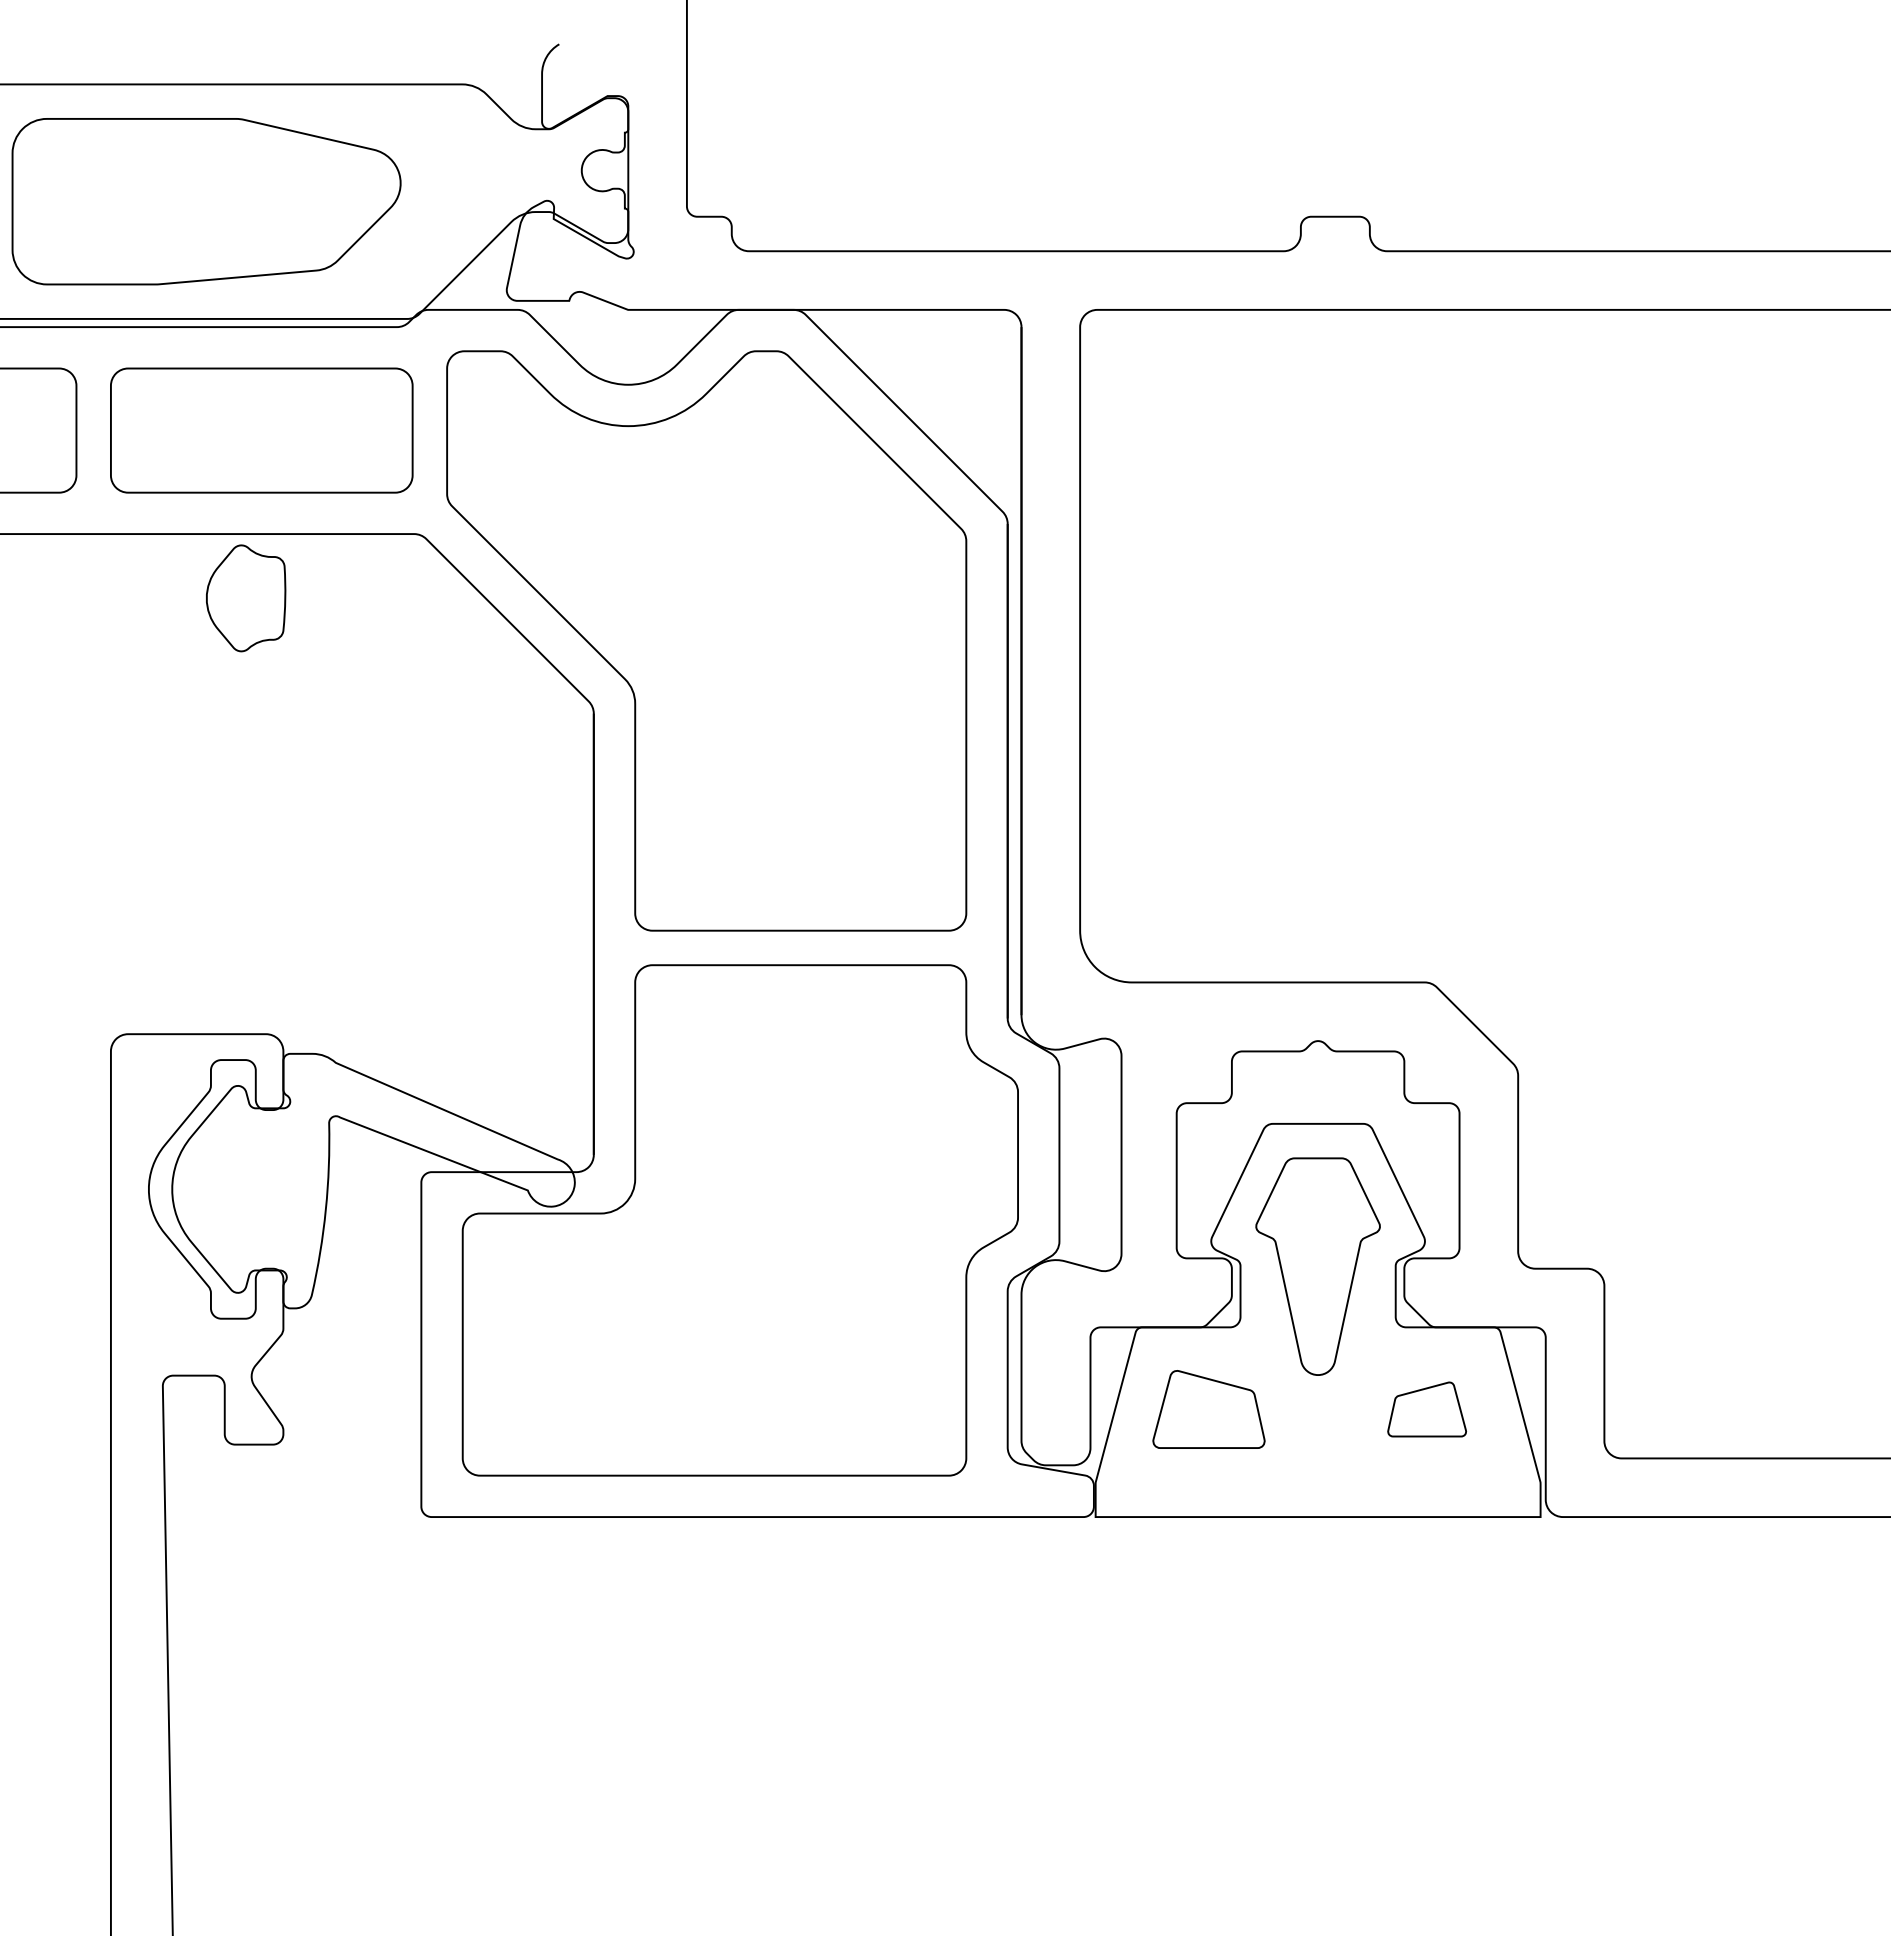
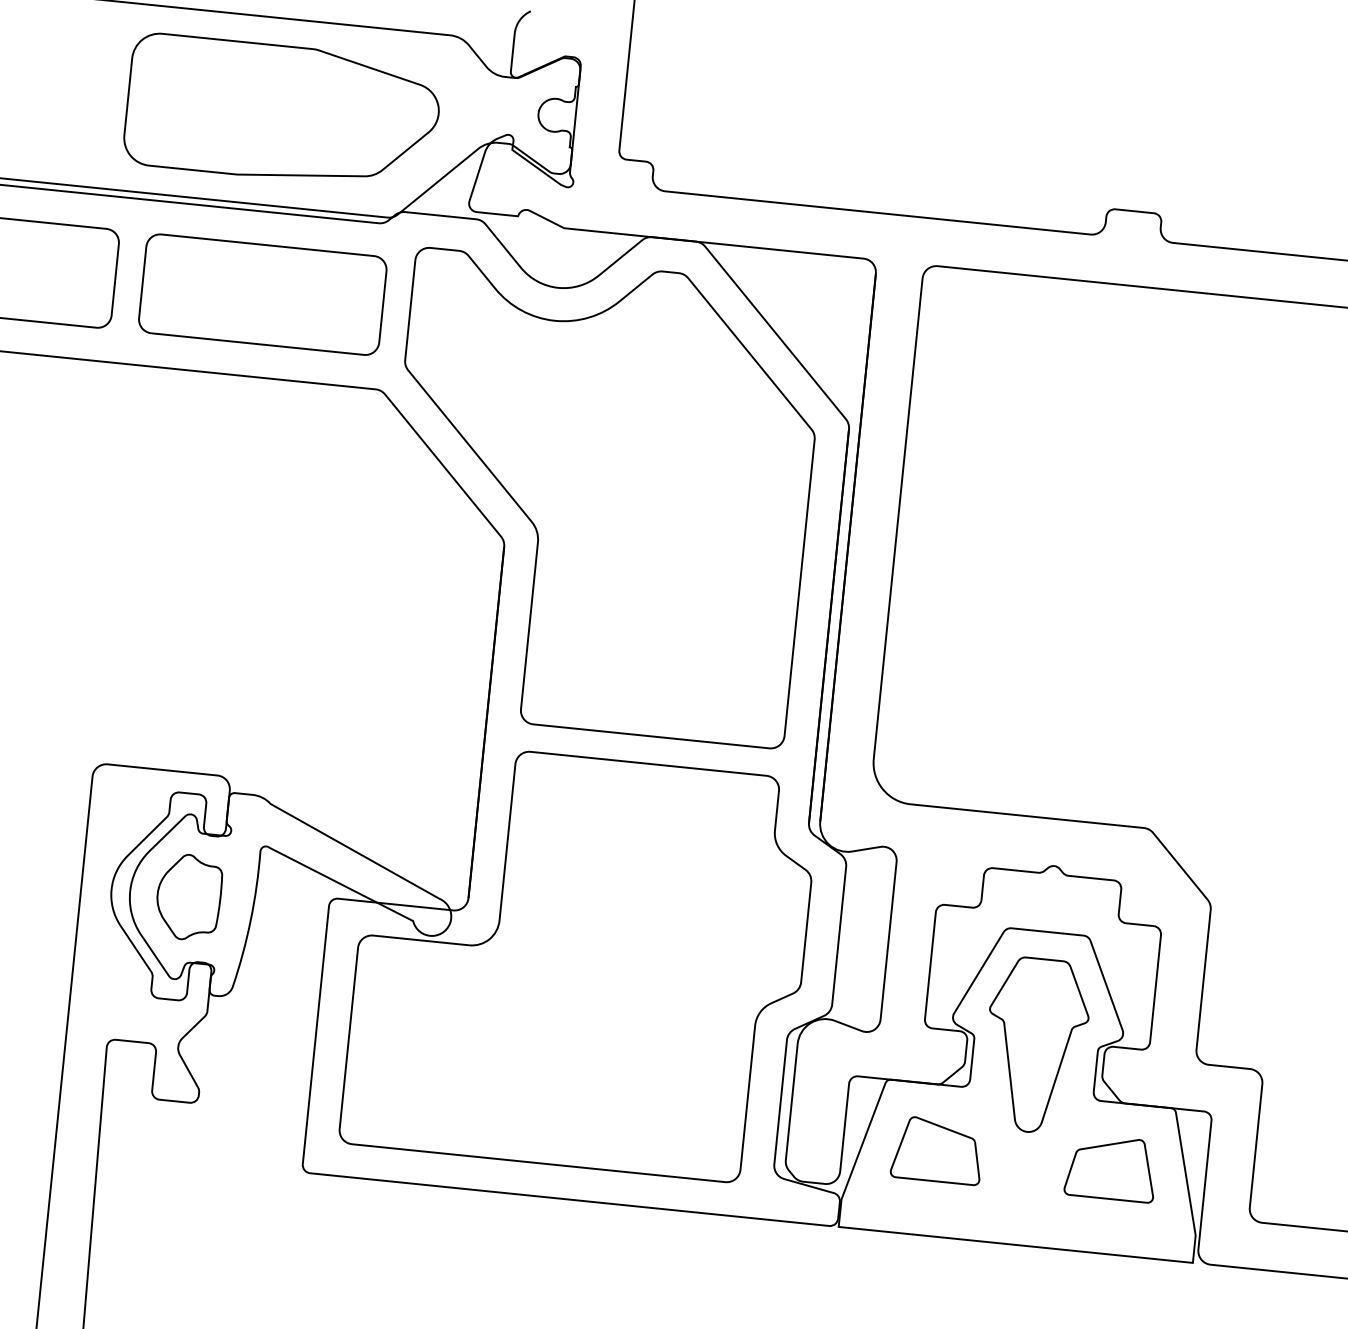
part: (206, 201) -> (282, 112), moved
part: (246, 598) -> (189, 897), moved
part: (1426, 1409) -> (1110, 1168), size x1.43

